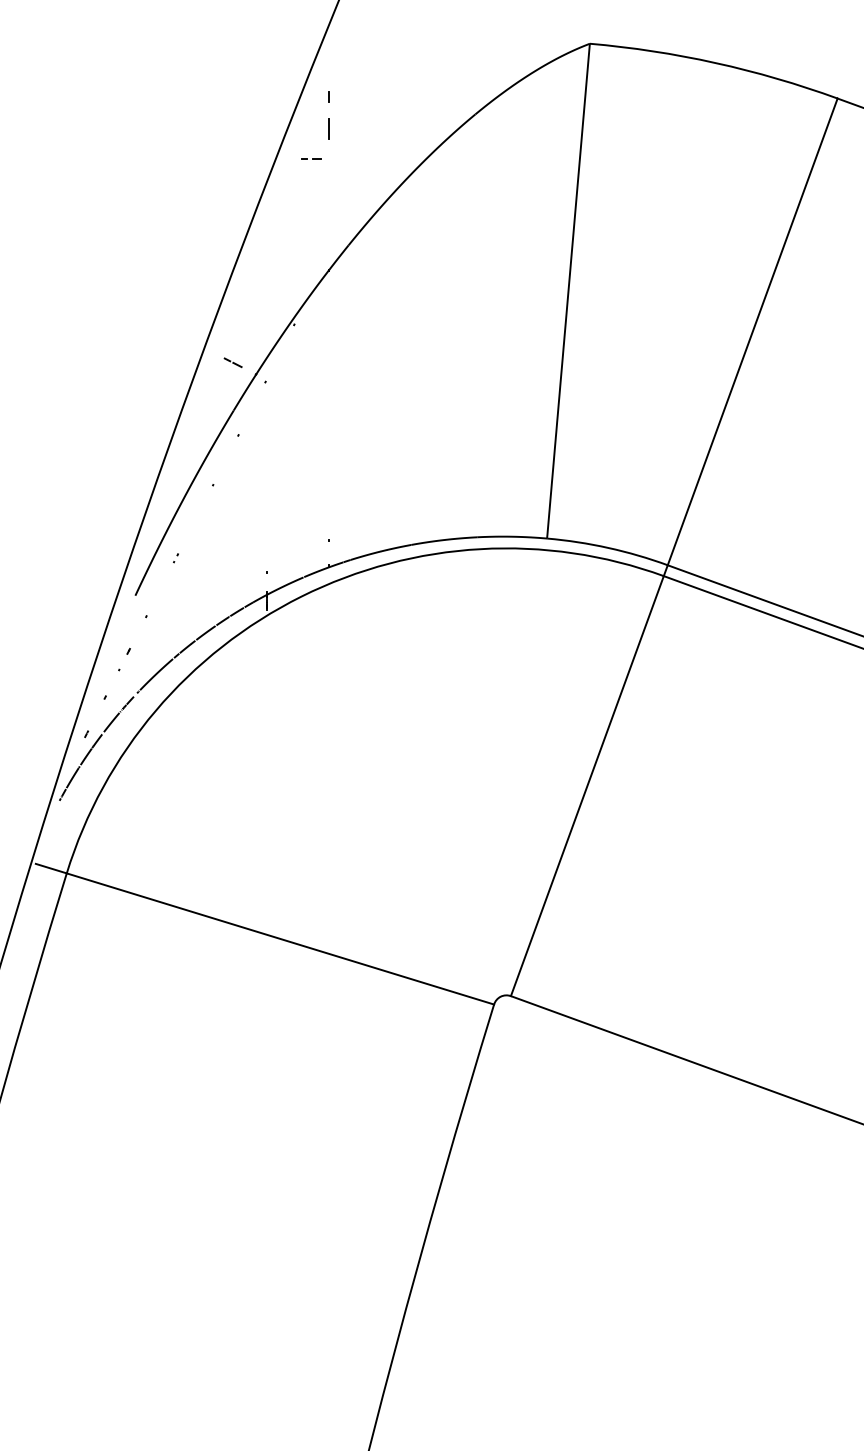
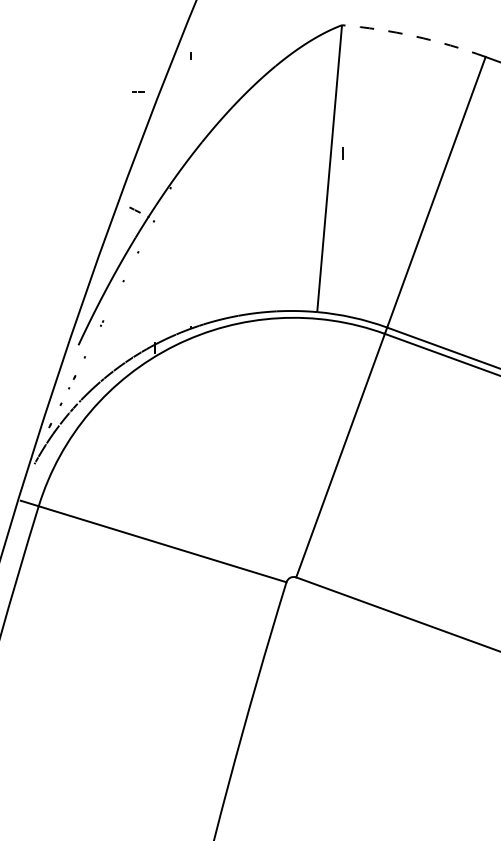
arc: (714, 63) -> (414, 36), solid -> dashed
line: (328, 128) -> (342, 153), moved
line: (311, 158) -> (138, 91), moved

